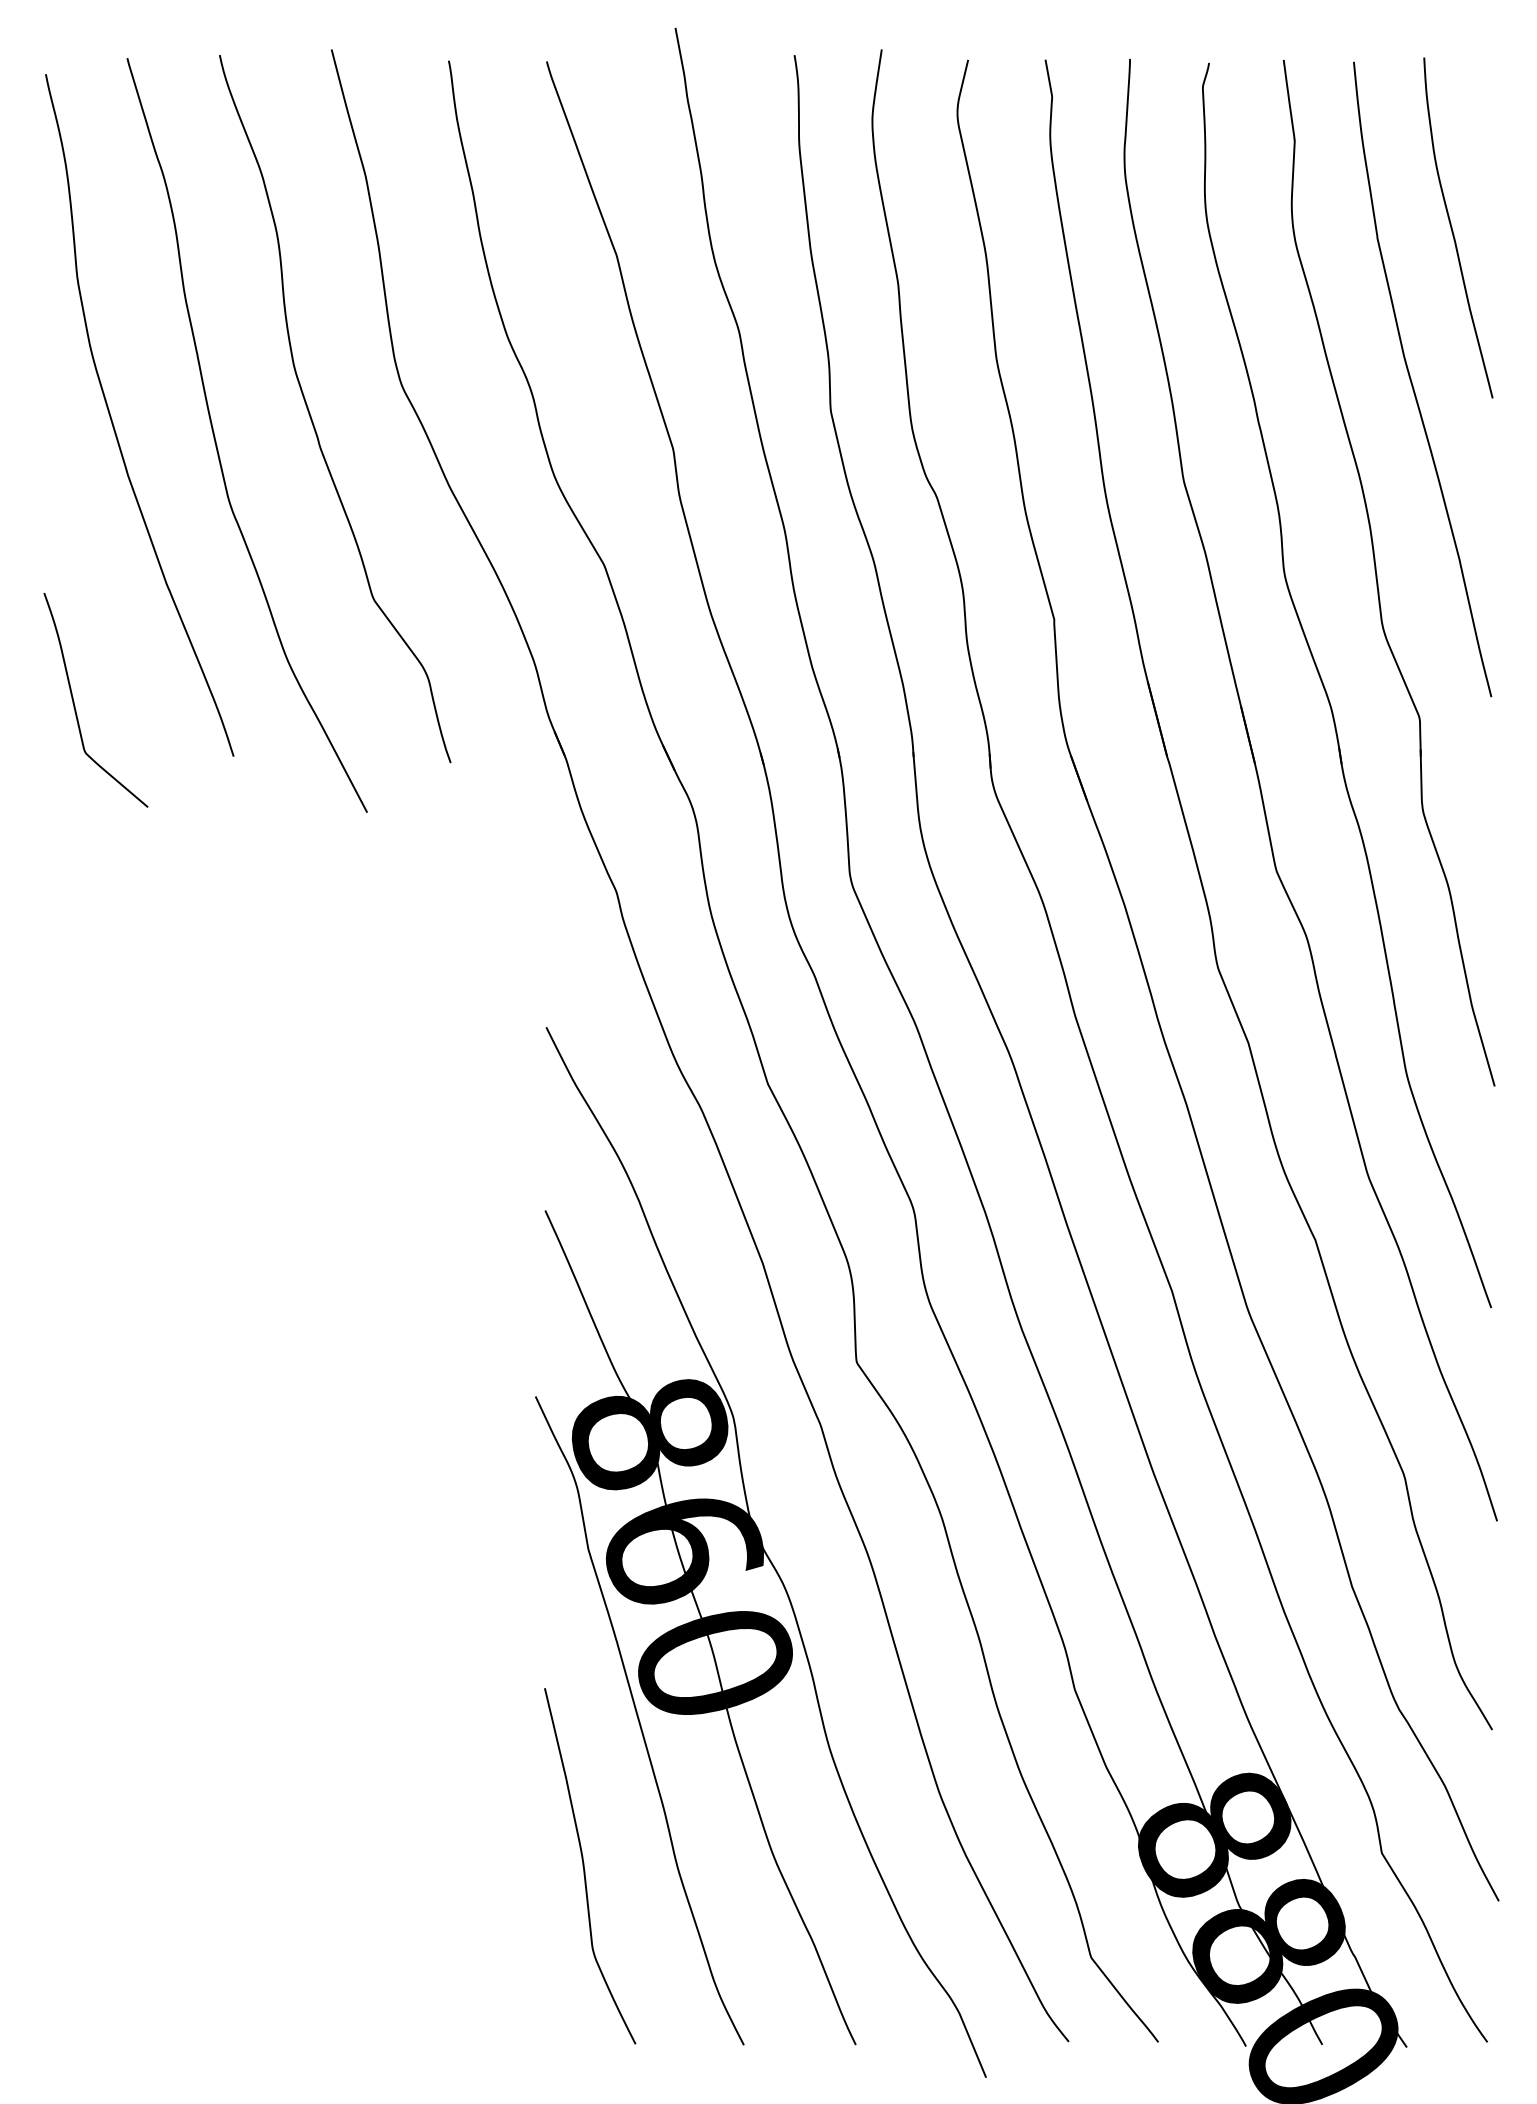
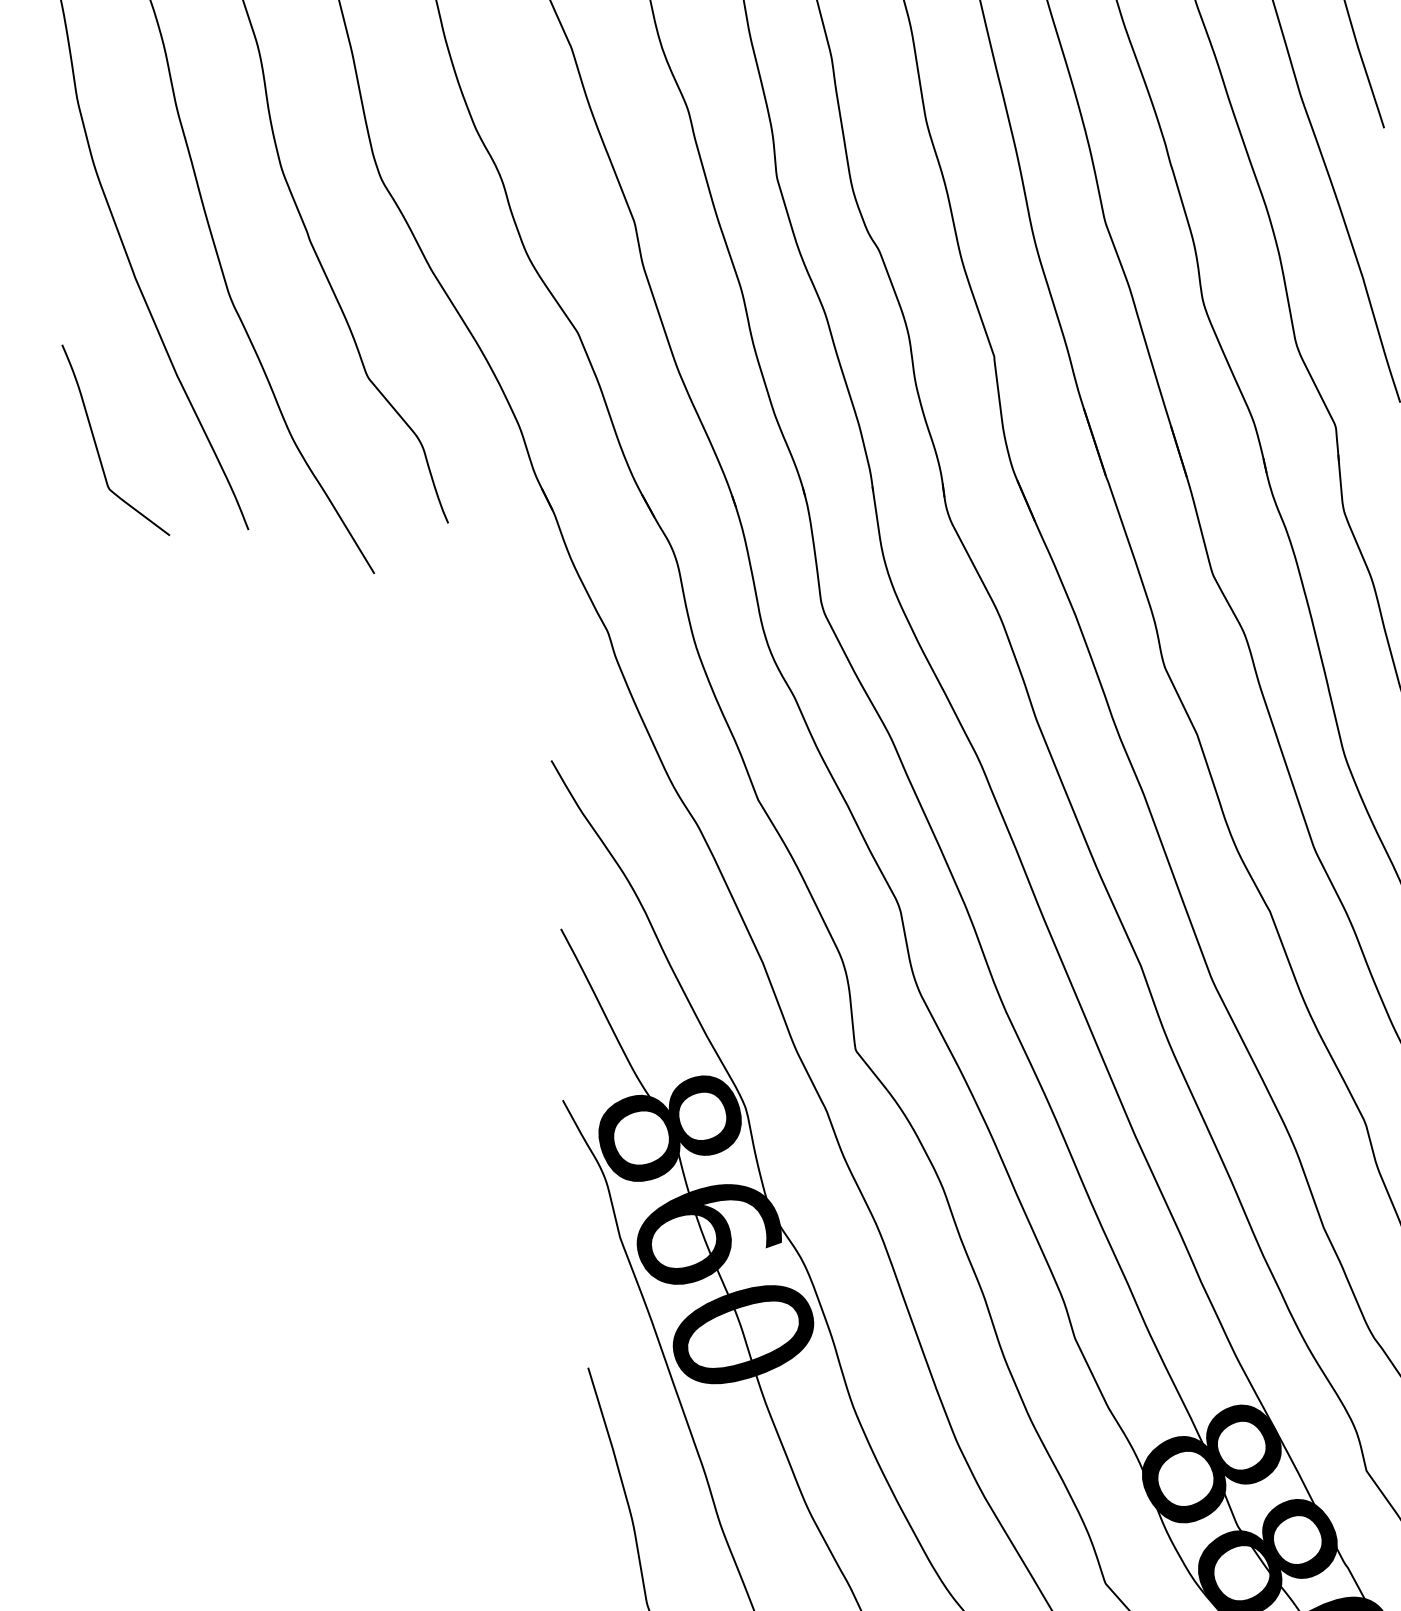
curve: (75, 705) -> (97, 446), moved

